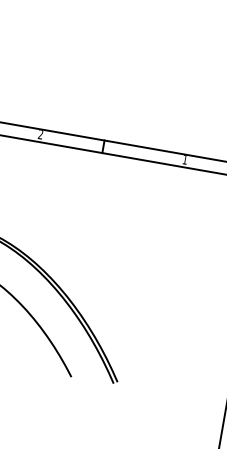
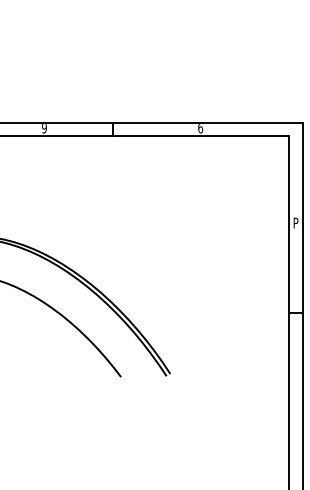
text: (40, 134) -> (44, 128), 2 -> 9
text: (185, 159) -> (200, 128), 1 -> 6

